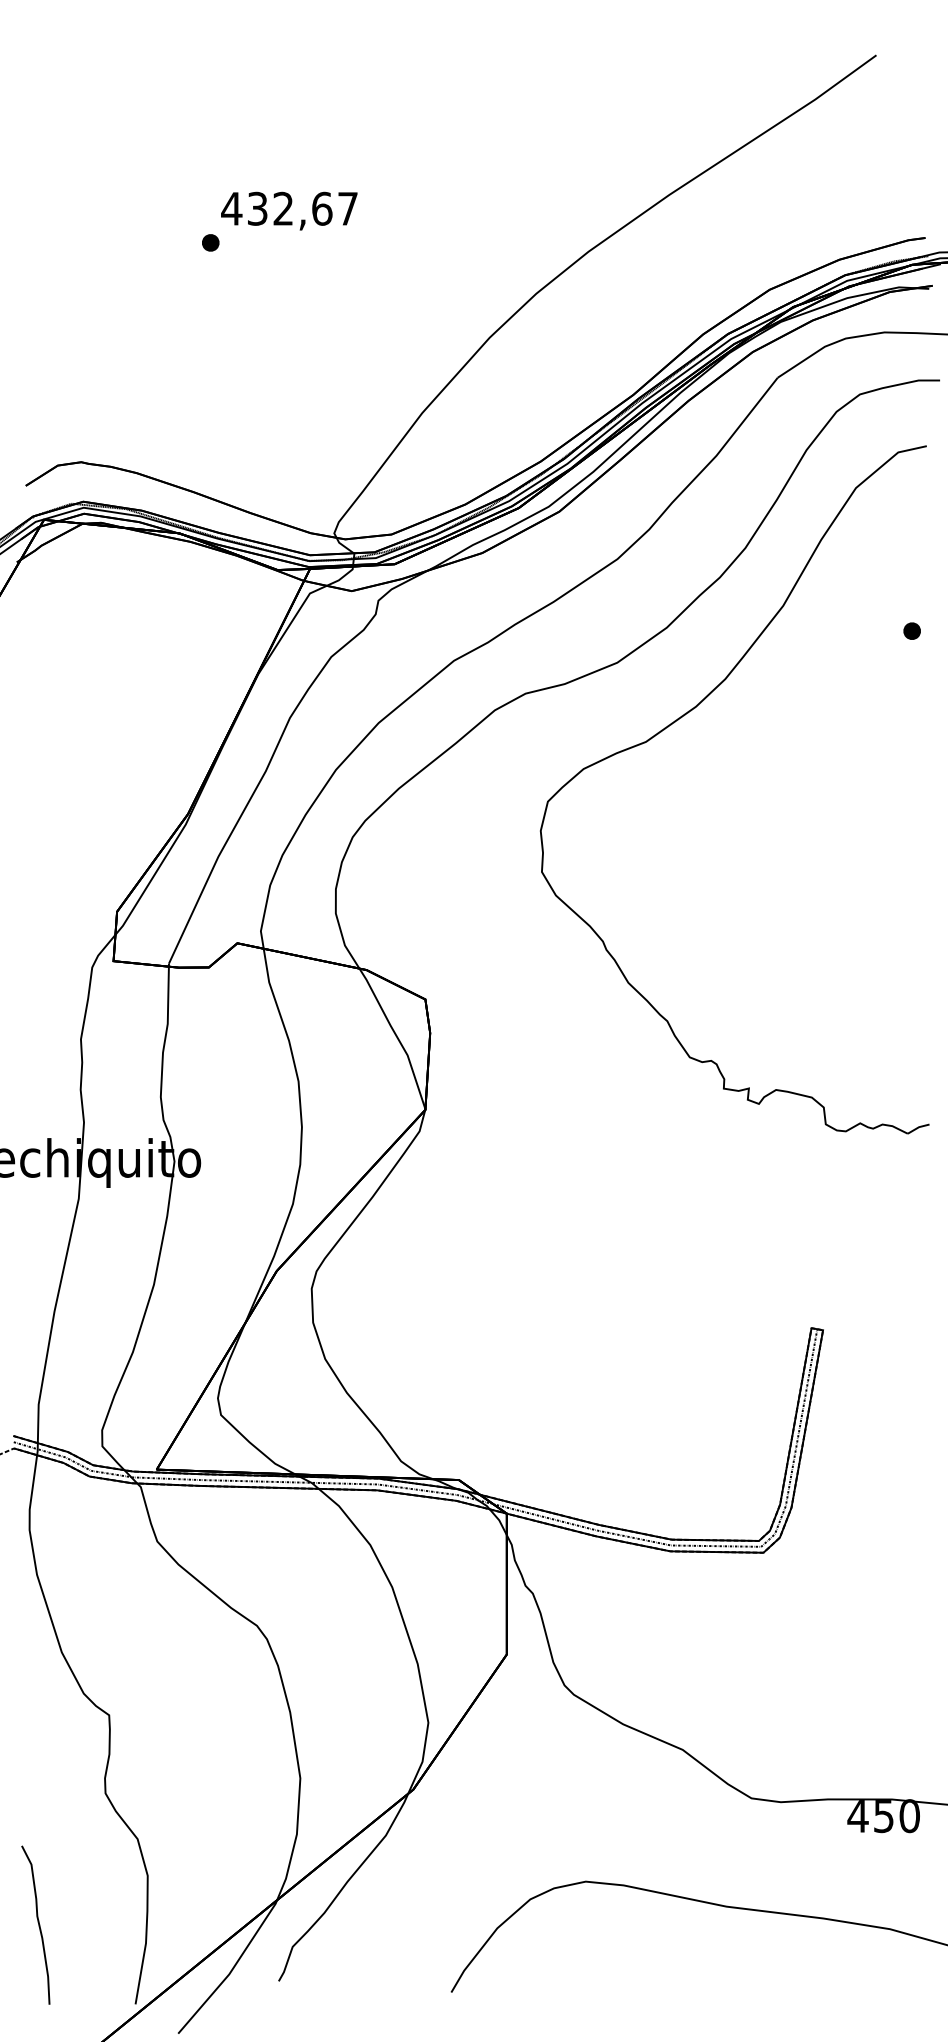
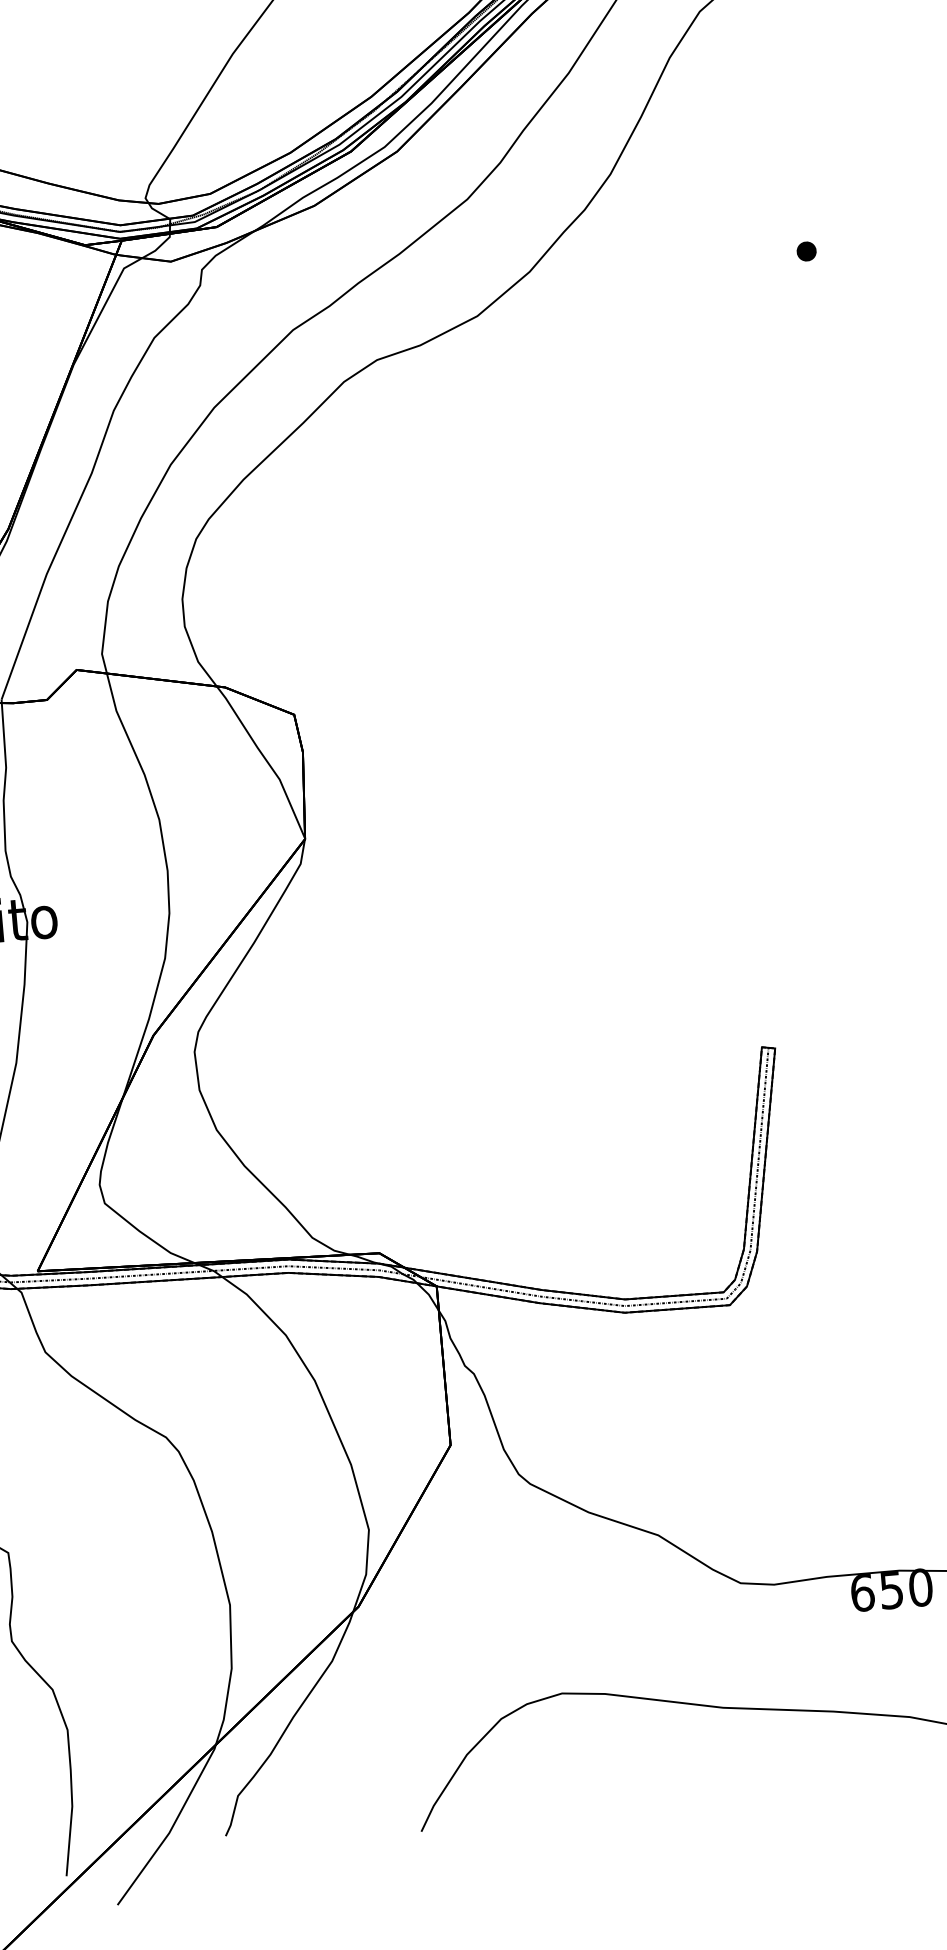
part: (681, 718) -> (555, 372), removed
text: (857, 1816) -> (861, 1593), 450 -> 650

